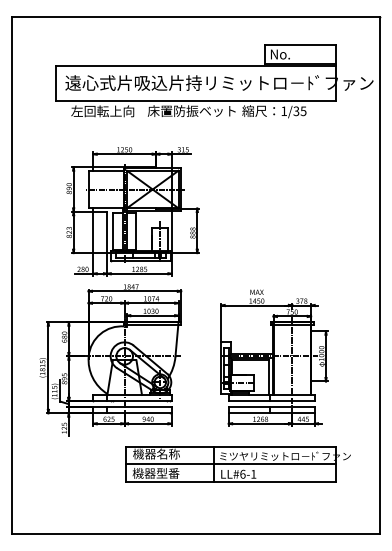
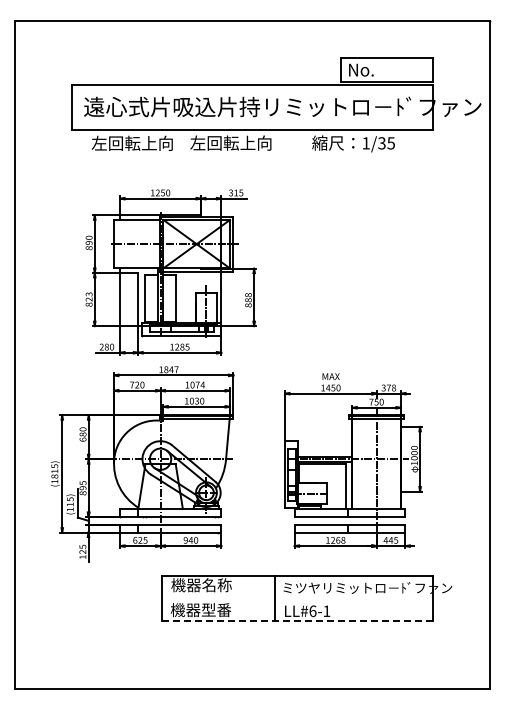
text: (191, 110) -> (246, 142), 床置防振ベット -> 左回転上向
line: (230, 464) -> (297, 598), removed
line: (230, 481) -> (297, 620), solid -> dashed

